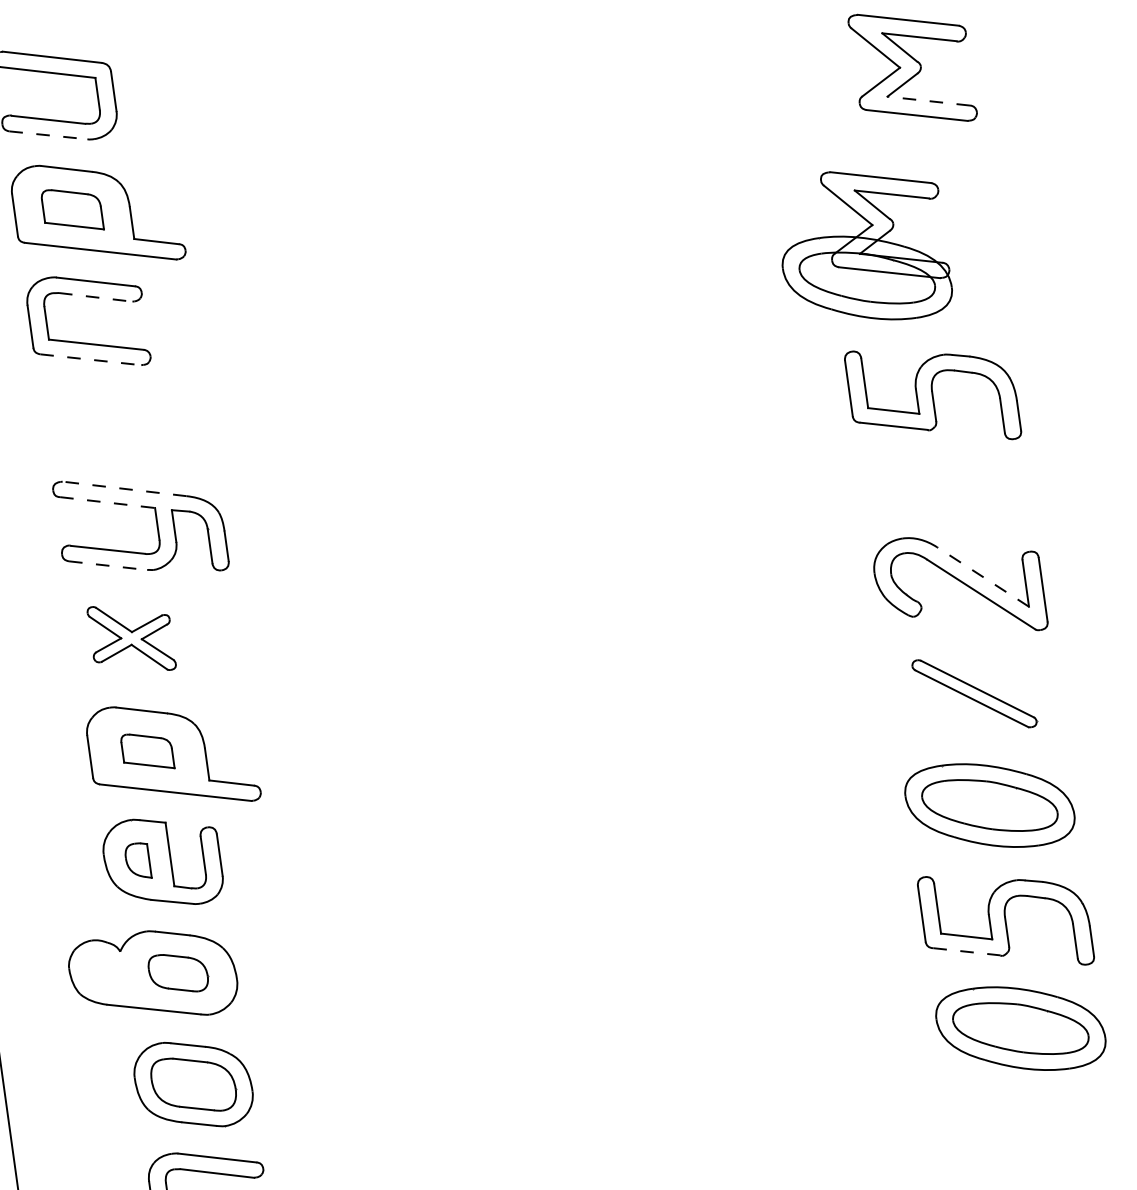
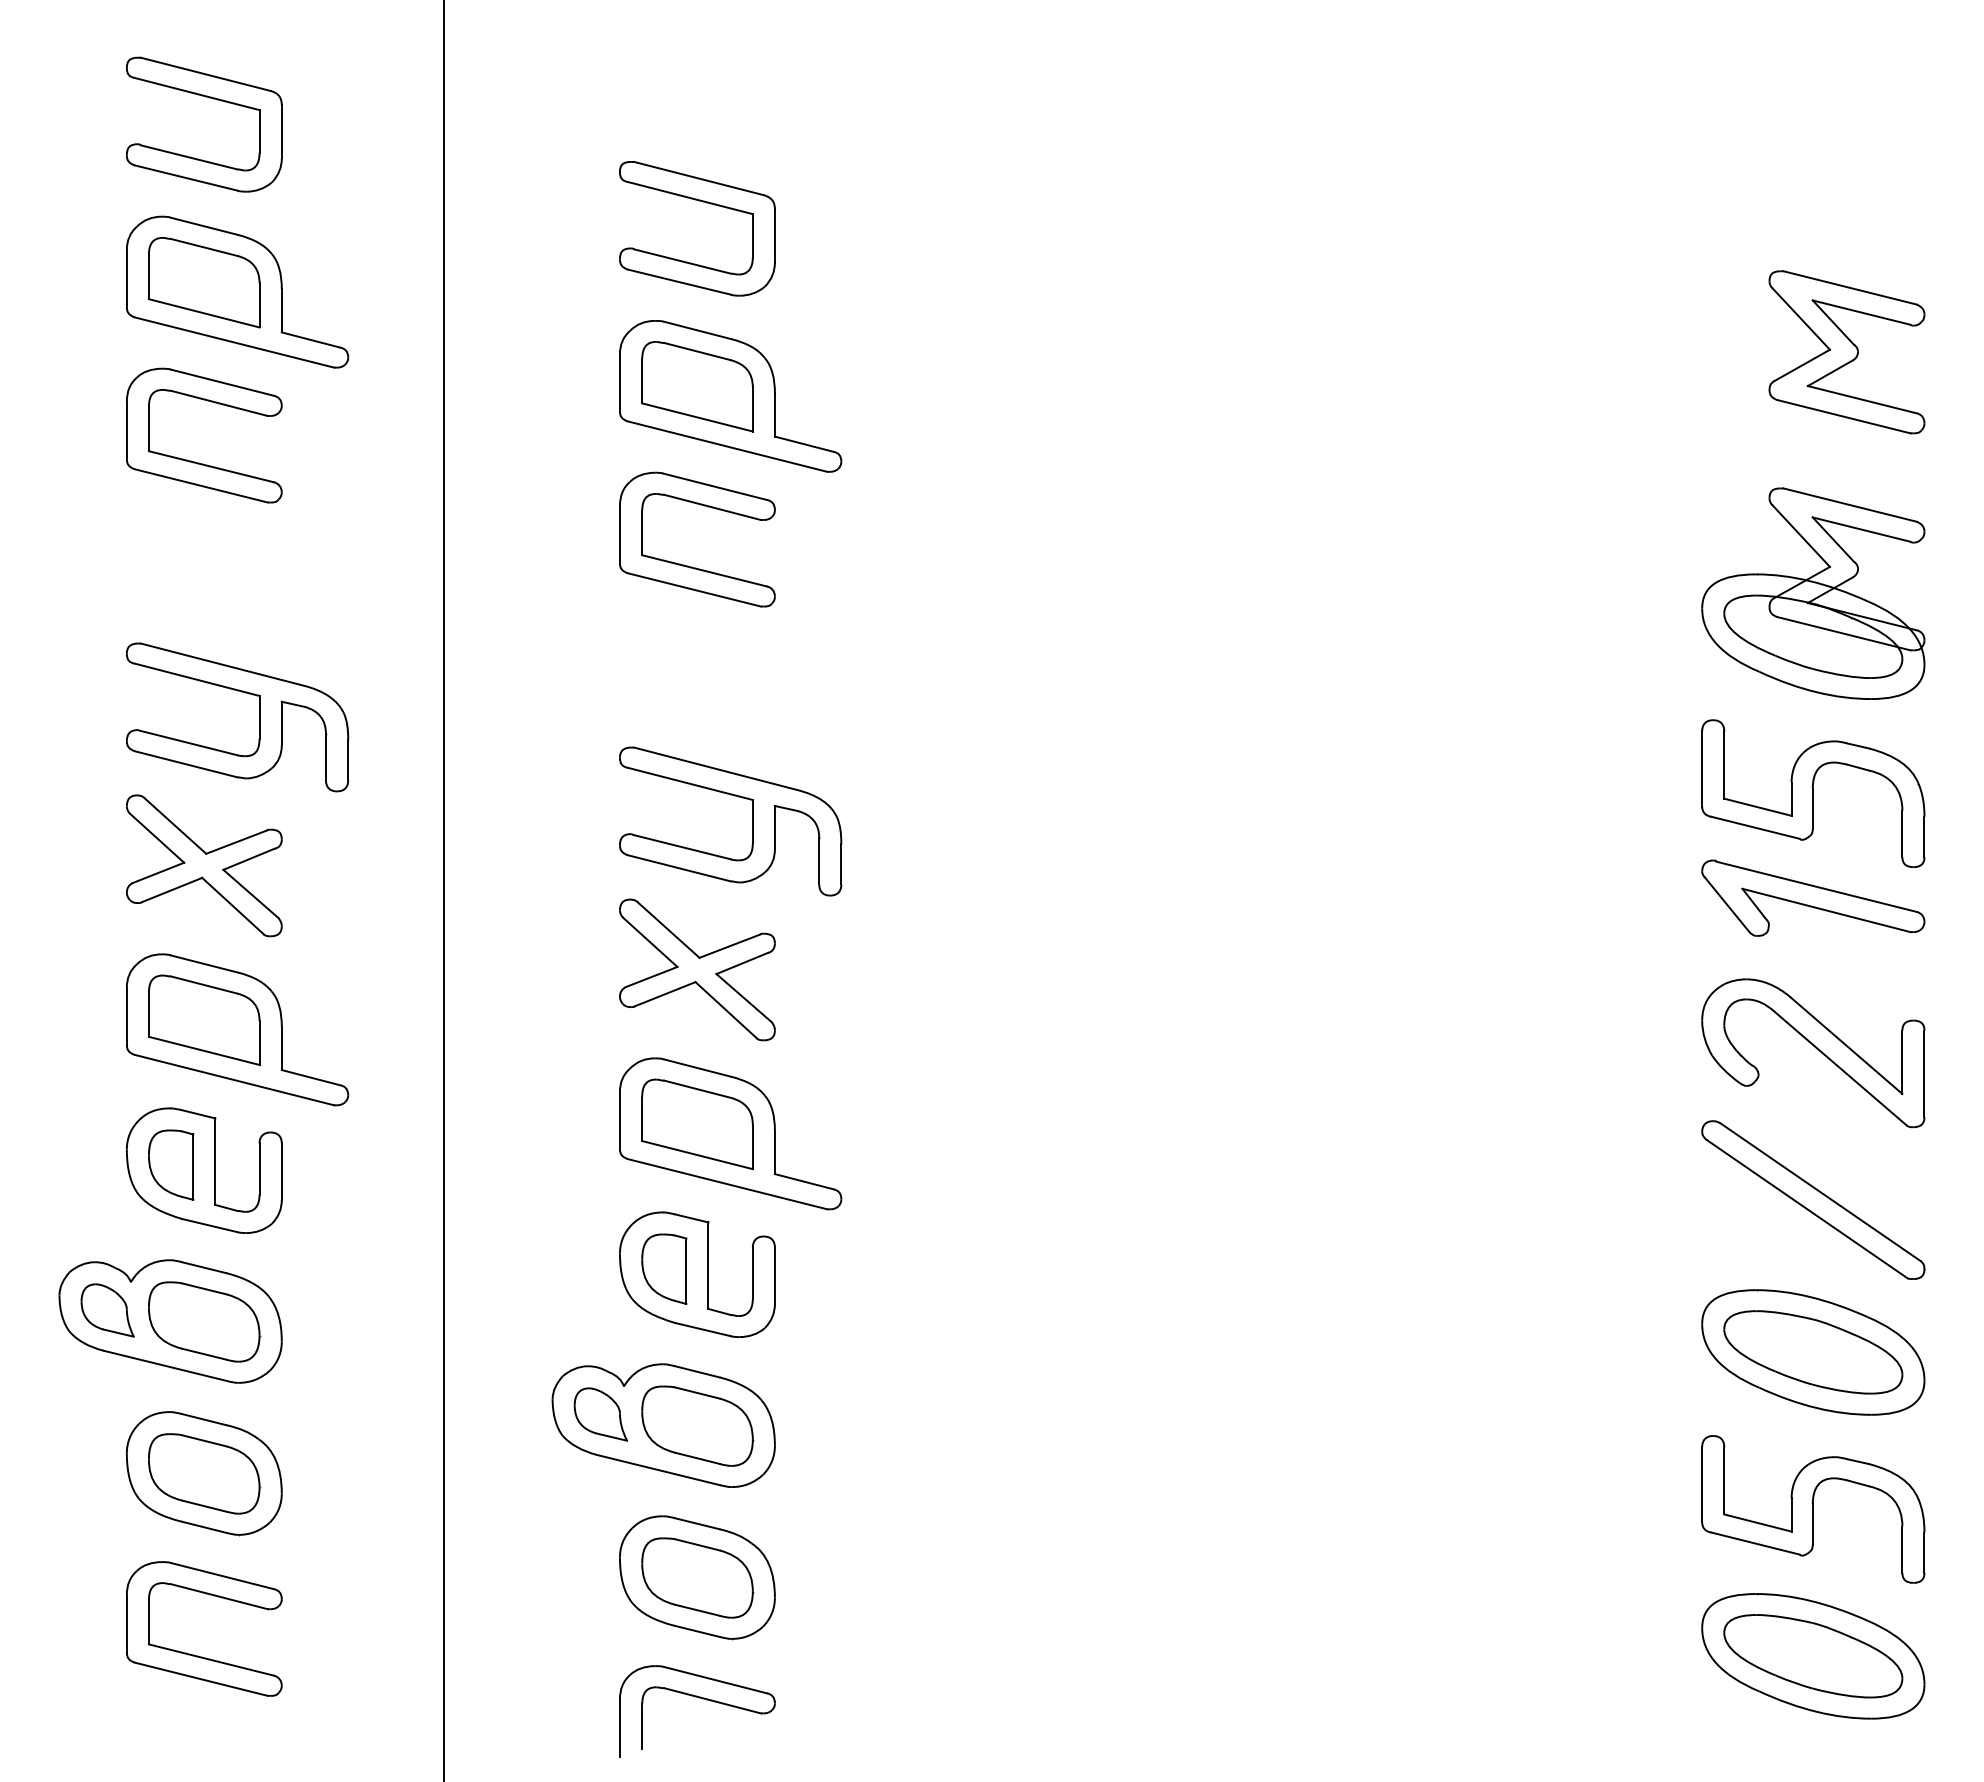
line: (928, 100) -> (1862, 399), dashed -> solid
line: (48, 135) -> (679, 282), dashed -> solid
part: (72, 210) -> (697, 386), size x1.43
part: (863, 246) -> (1813, 593), moved
line: (95, 297) -> (712, 507), dashed -> solid
line: (90, 360) -> (694, 590), dashed -> solid
part: (943, 471) -> (1813, 897), added
line: (124, 488) -> (715, 768), dashed -> solid
line: (107, 503) -> (690, 784), dashed -> solid
line: (108, 565) -> (679, 868), dashed -> solid
line: (983, 576) -> (1846, 1045), dashed -> solid
part: (131, 638) -> (697, 969), size x1.43
part: (974, 693) -> (1813, 1199), size x1.43
part: (147, 751) -> (697, 1124), size x1.67
part: (137, 861) -> (664, 1268), size x1.43
line: (966, 951) -> (1755, 1543), dashed -> solid
part: (178, 972) -> (697, 1425), size x1.43
part: (105, 974) -> (600, 1414), added

